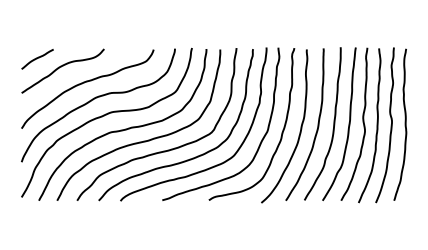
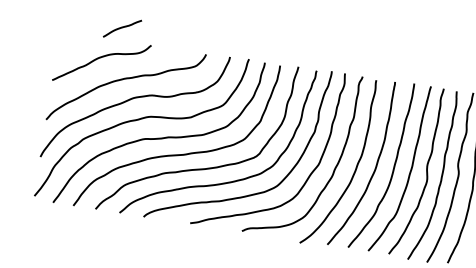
curve: (37, 59) -> (122, 28), moved

